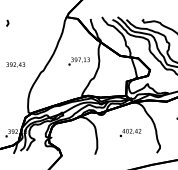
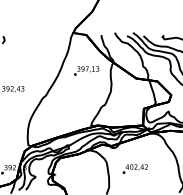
text: (78, 61) -> (85, 70), moved
text: (130, 132) -> (135, 168), moved

